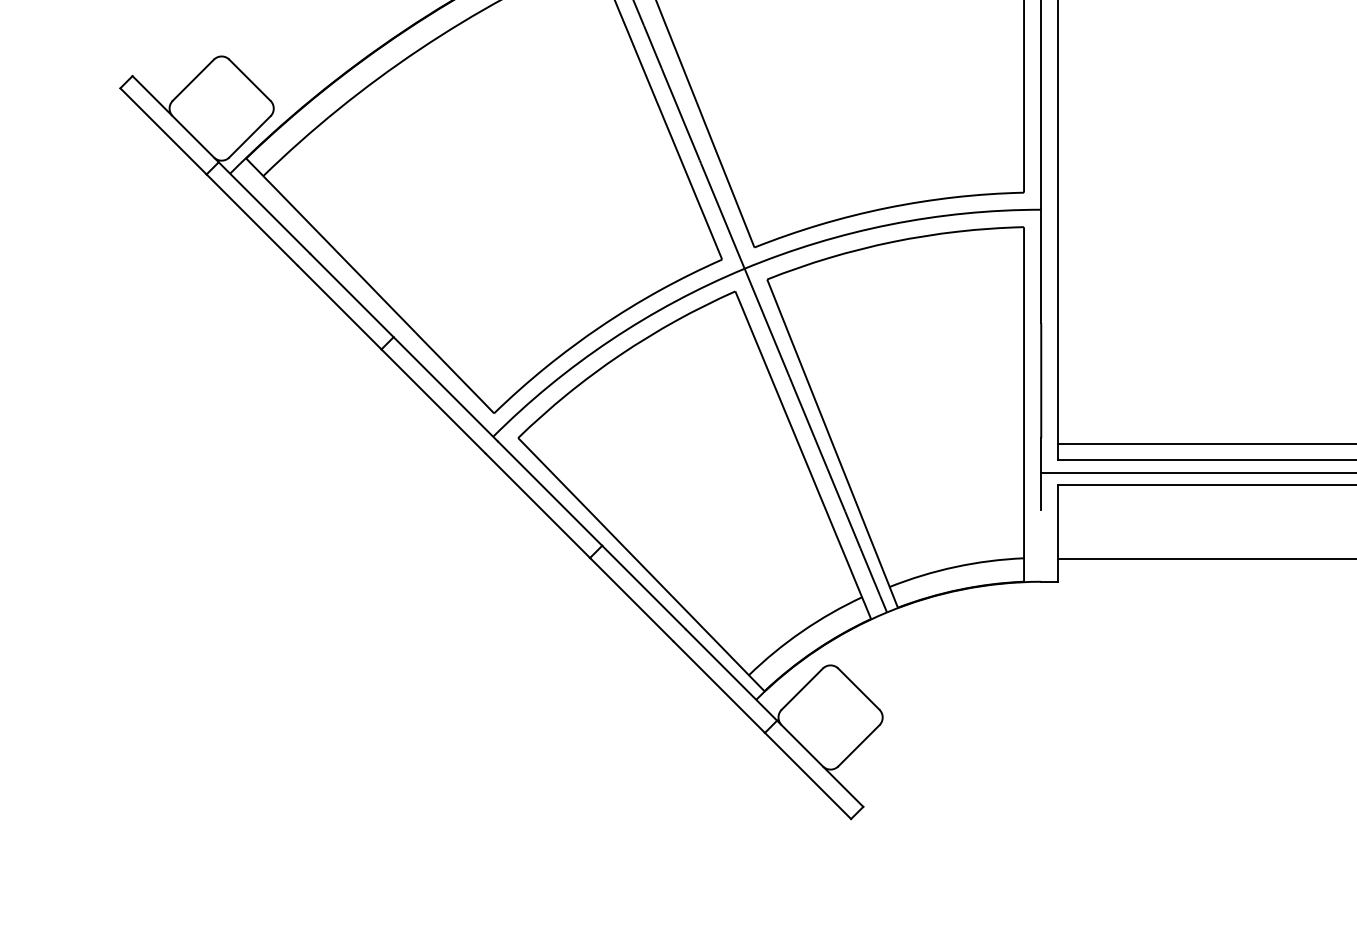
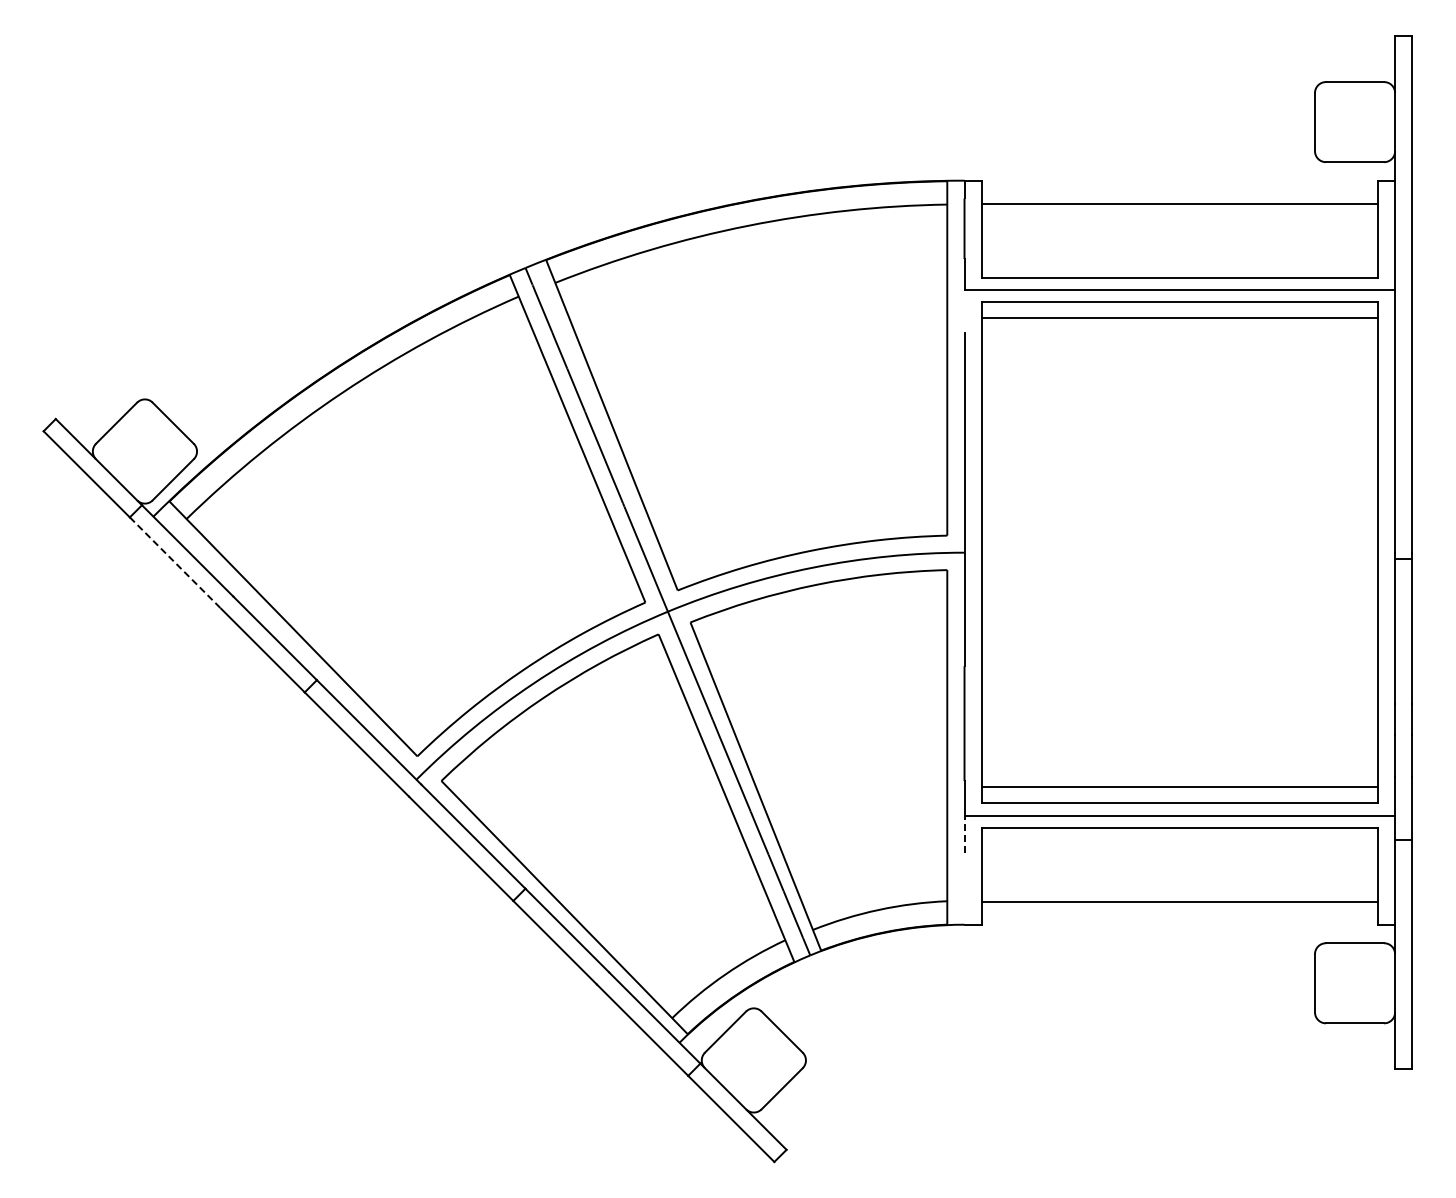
line: (252, 220) -> (175, 563), solid -> dashed
line: (1041, 491) -> (964, 834), solid -> dashed

